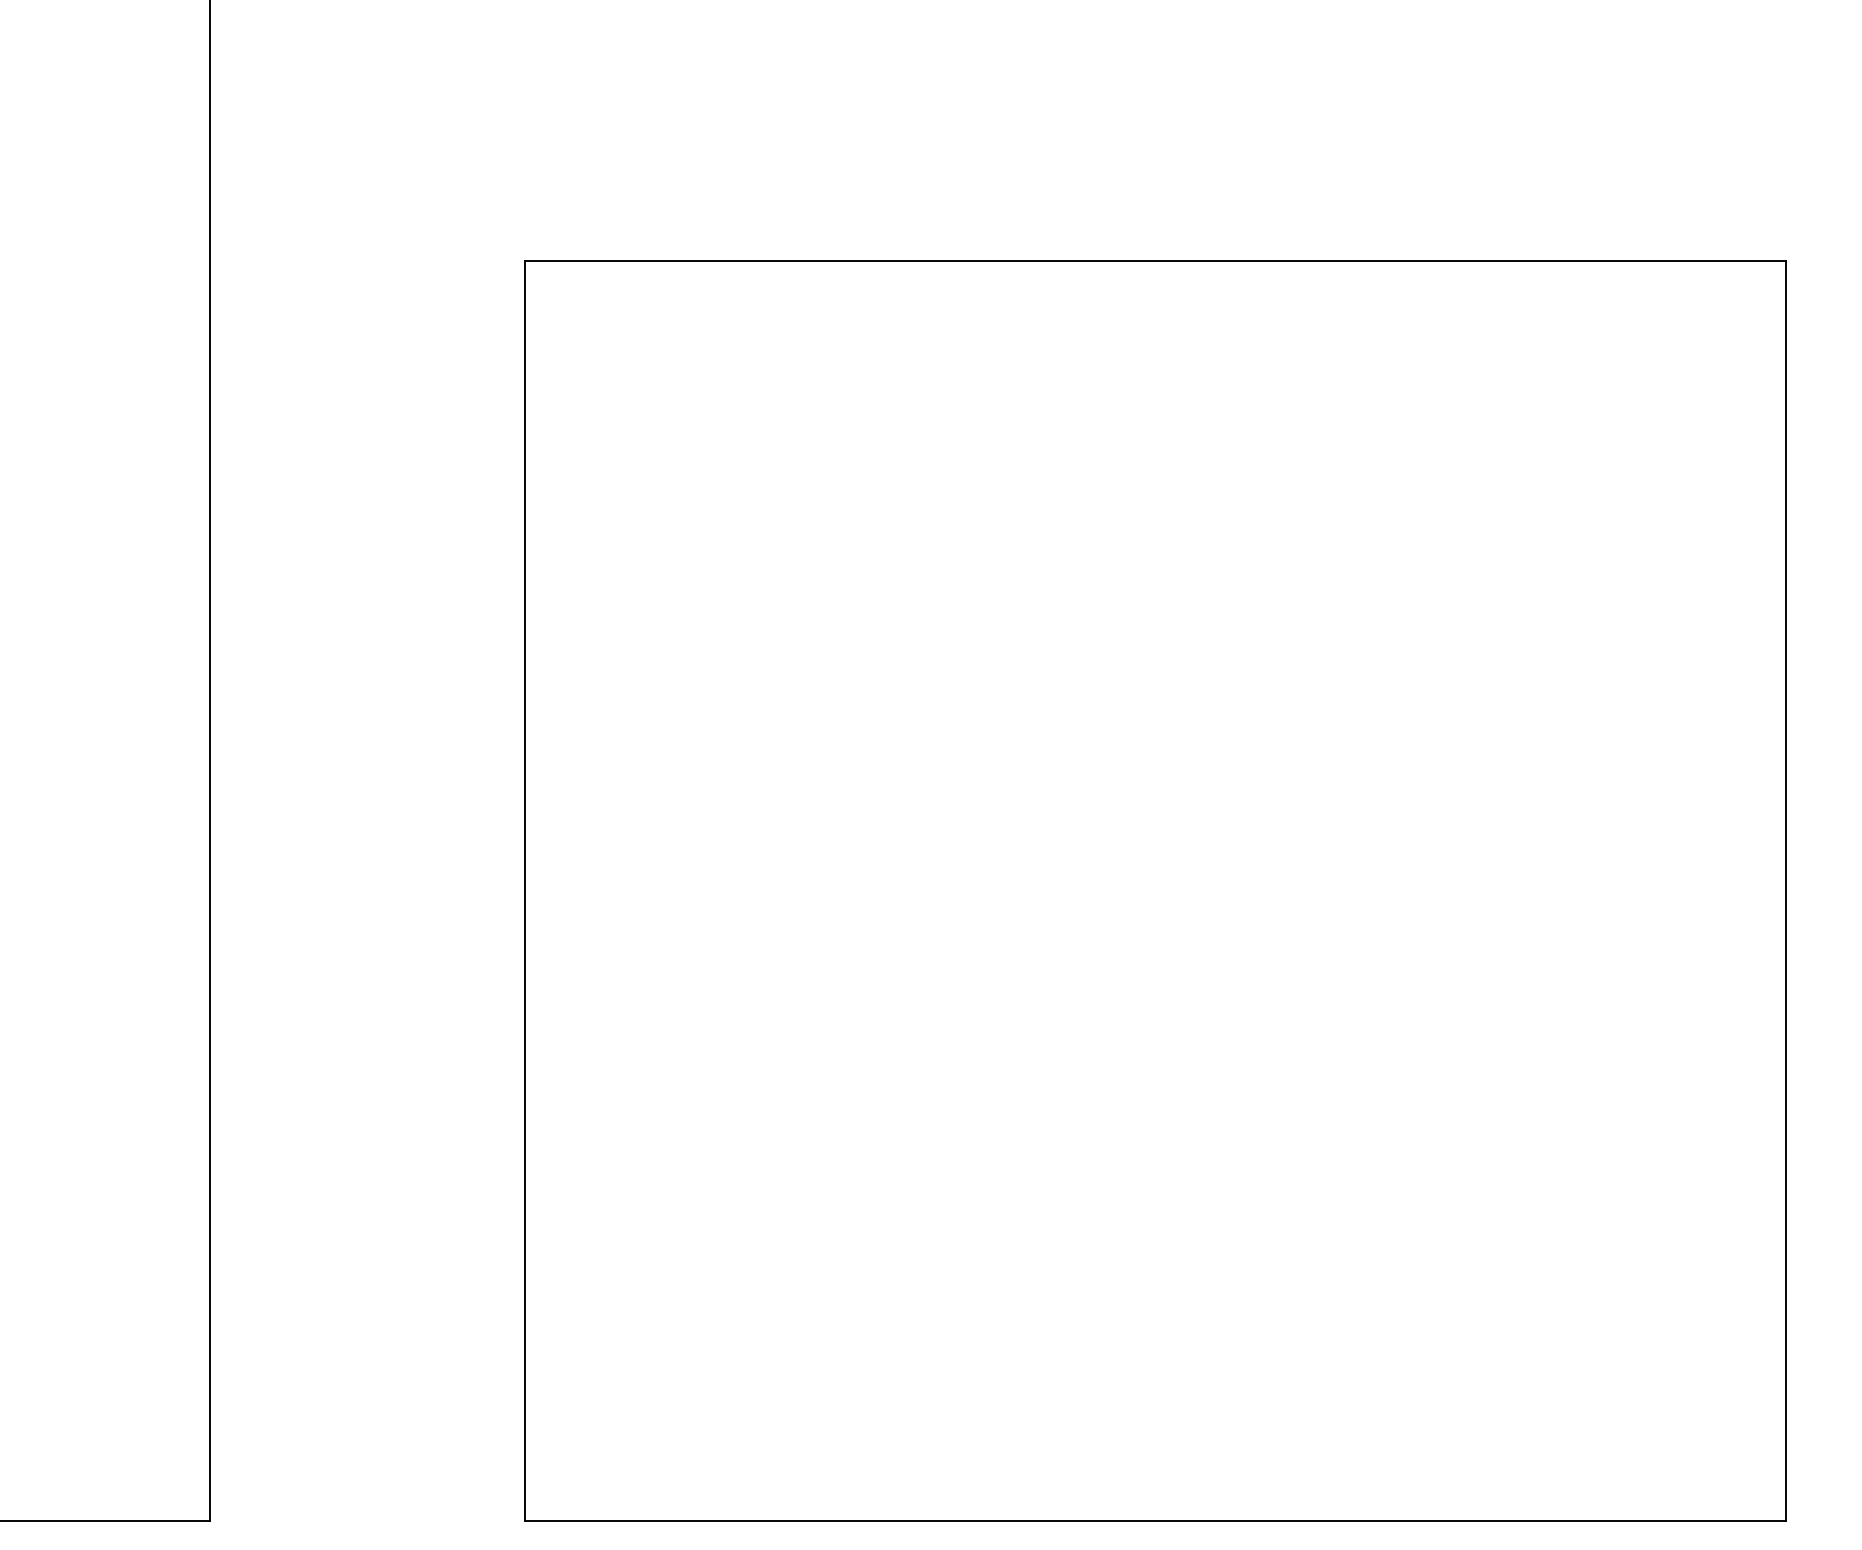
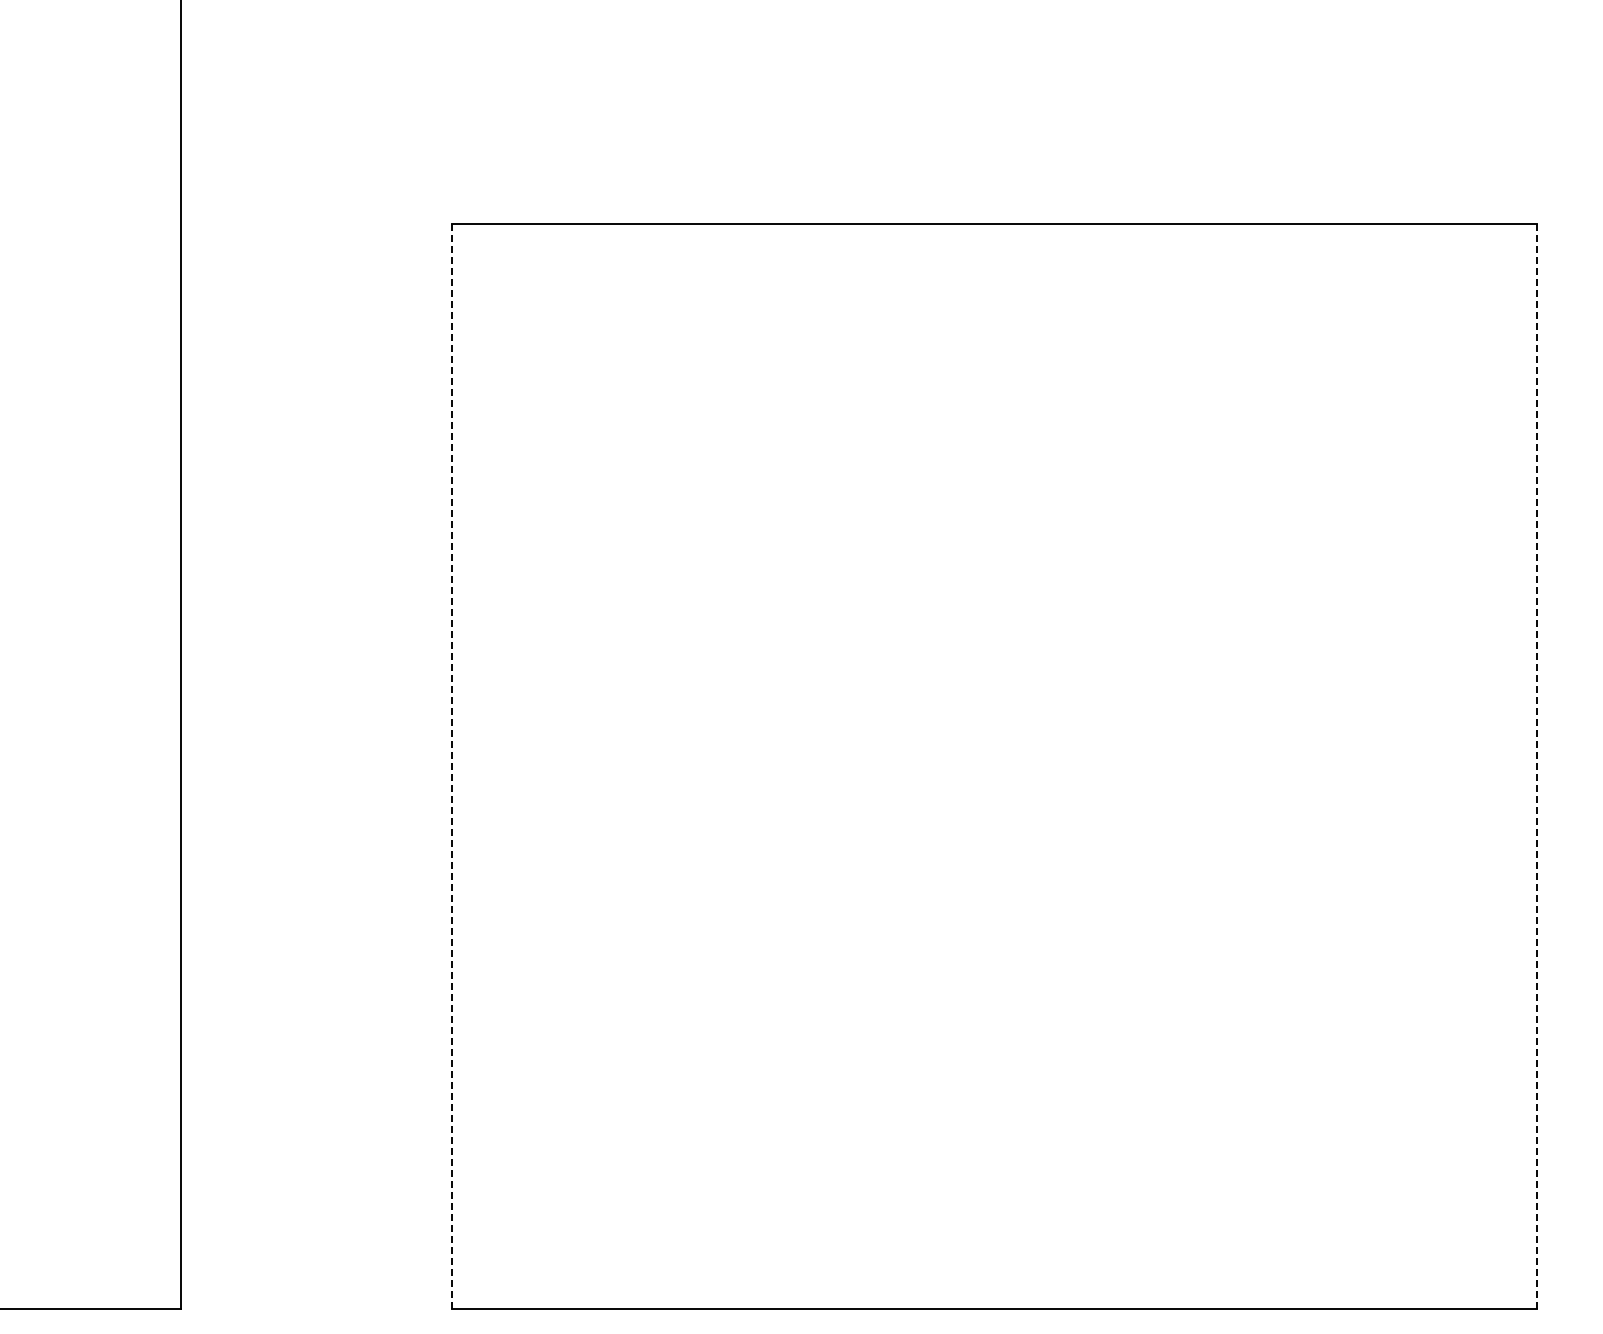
line: (525, 890) -> (452, 766), solid -> dashed
line: (1786, 891) -> (1537, 767), solid -> dashed

